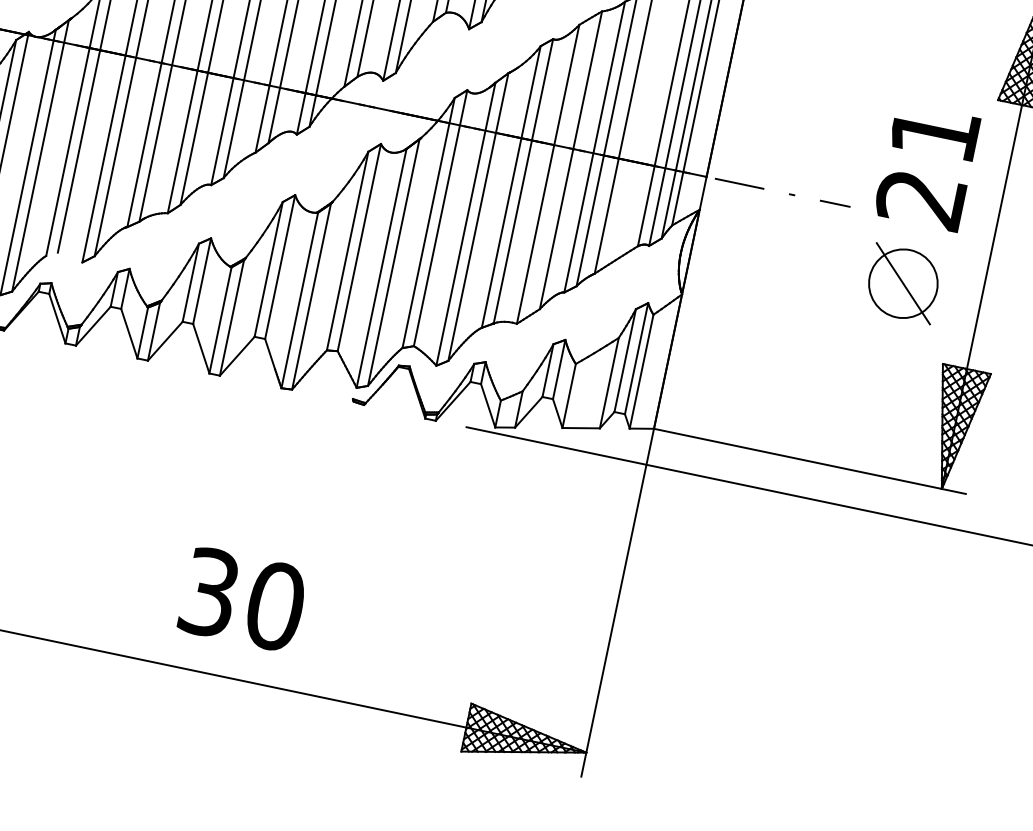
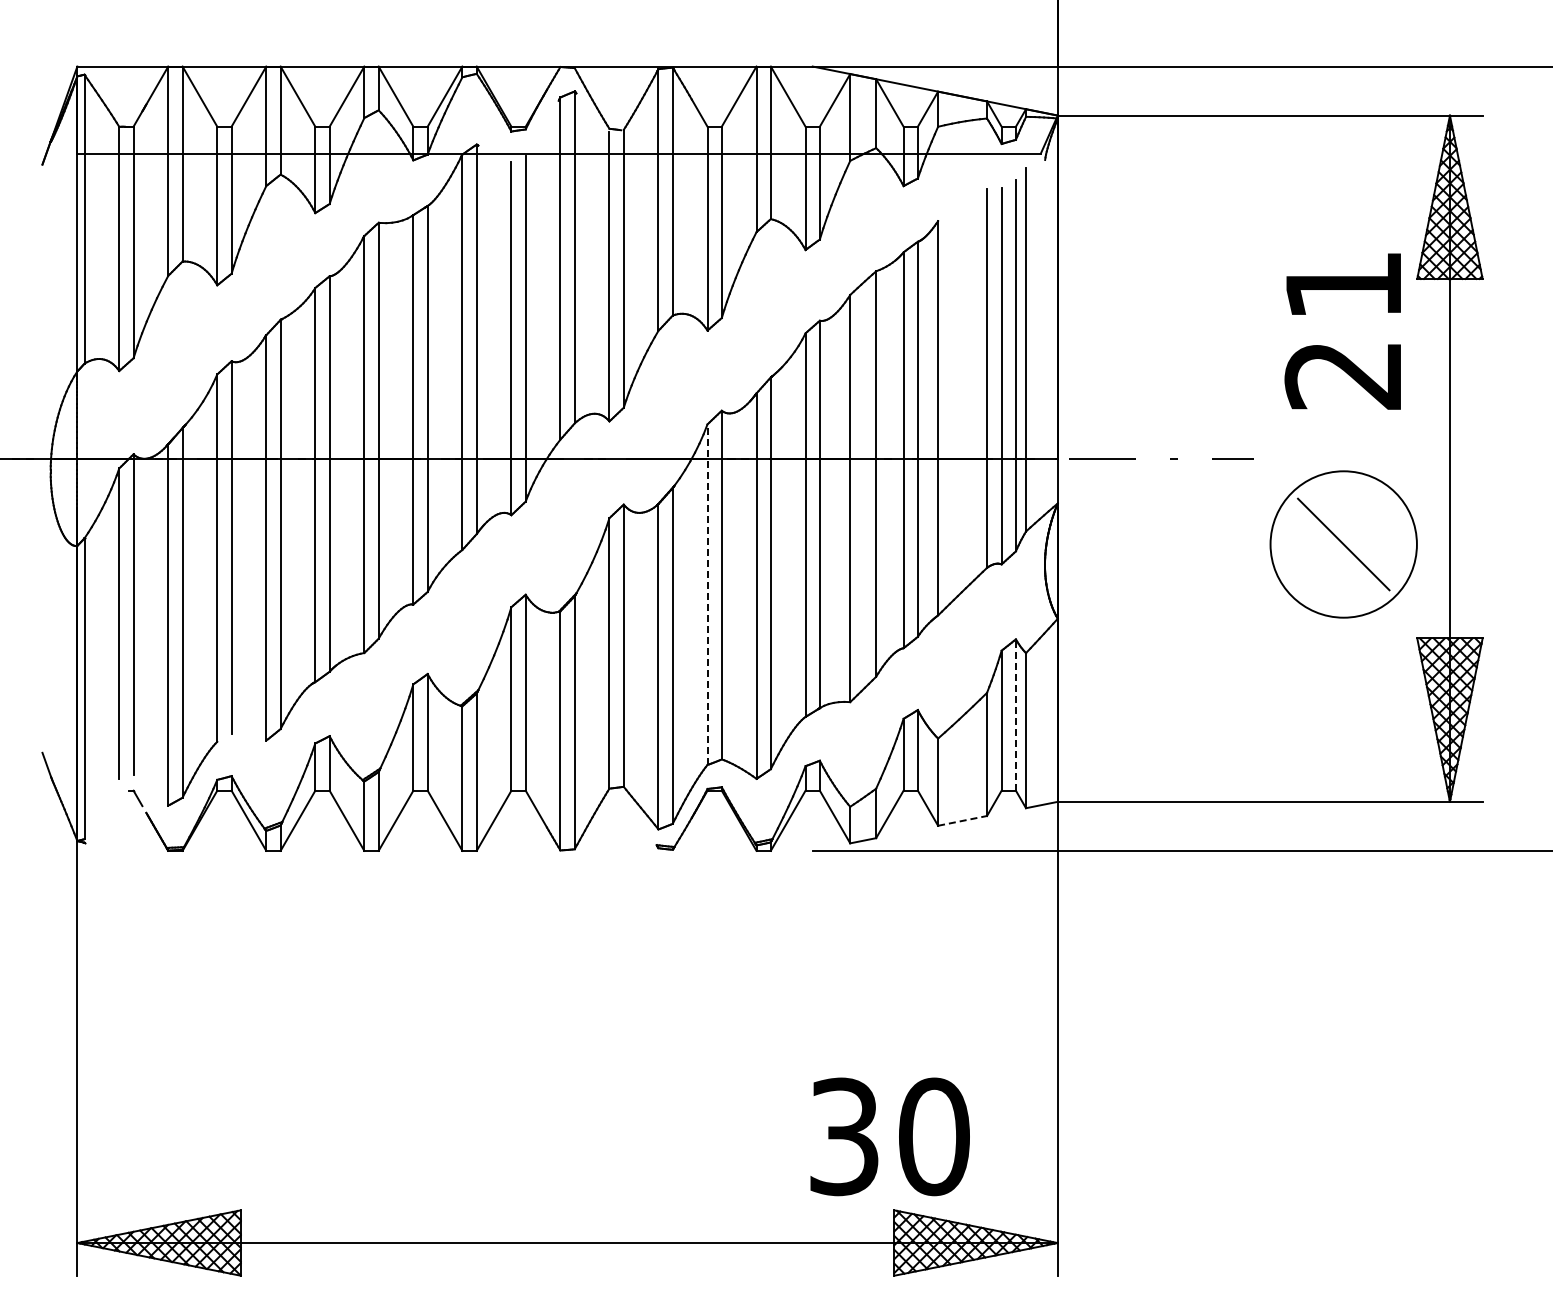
text: (926, 166) -> (1342, 331), moved
line: (428, 222) -> (707, 594), solid -> dashed
circle: (903, 283) -> (1343, 544), size x1.6
line: (636, 358) -> (1015, 715), solid -> dashed
line: (581, 427) -> (962, 820), solid -> dashed
text: (242, 599) -> (889, 1136), moved

